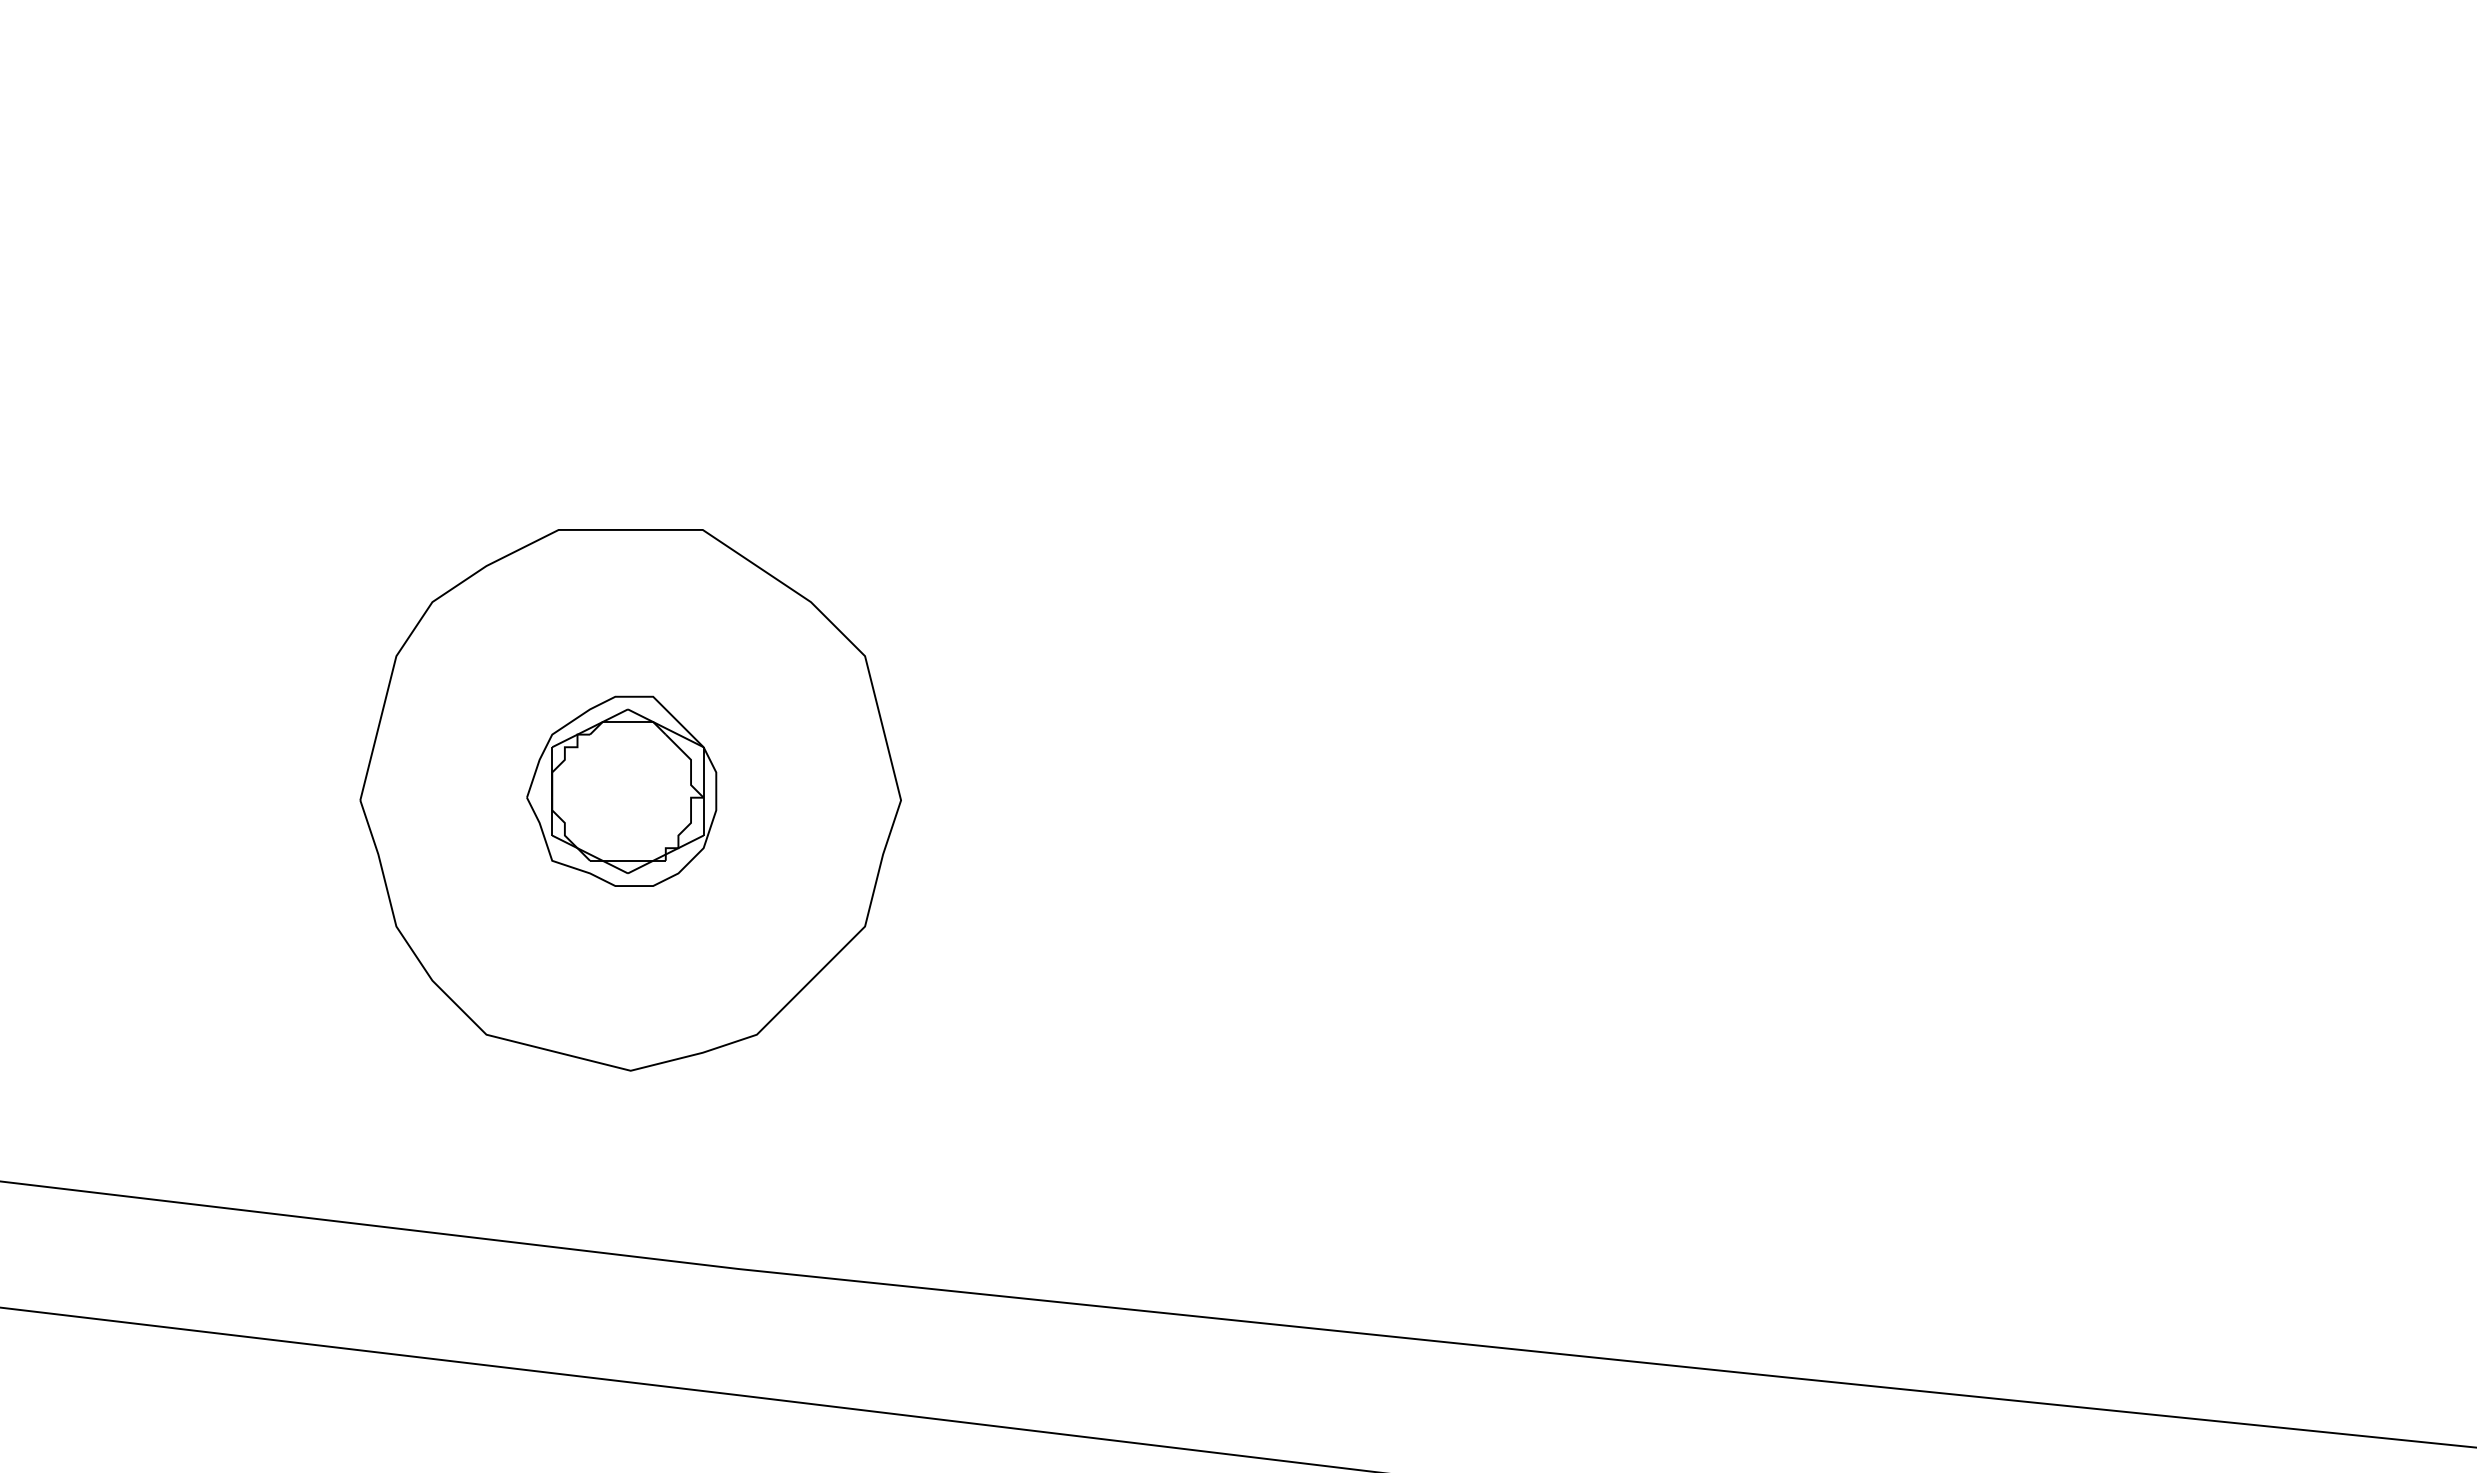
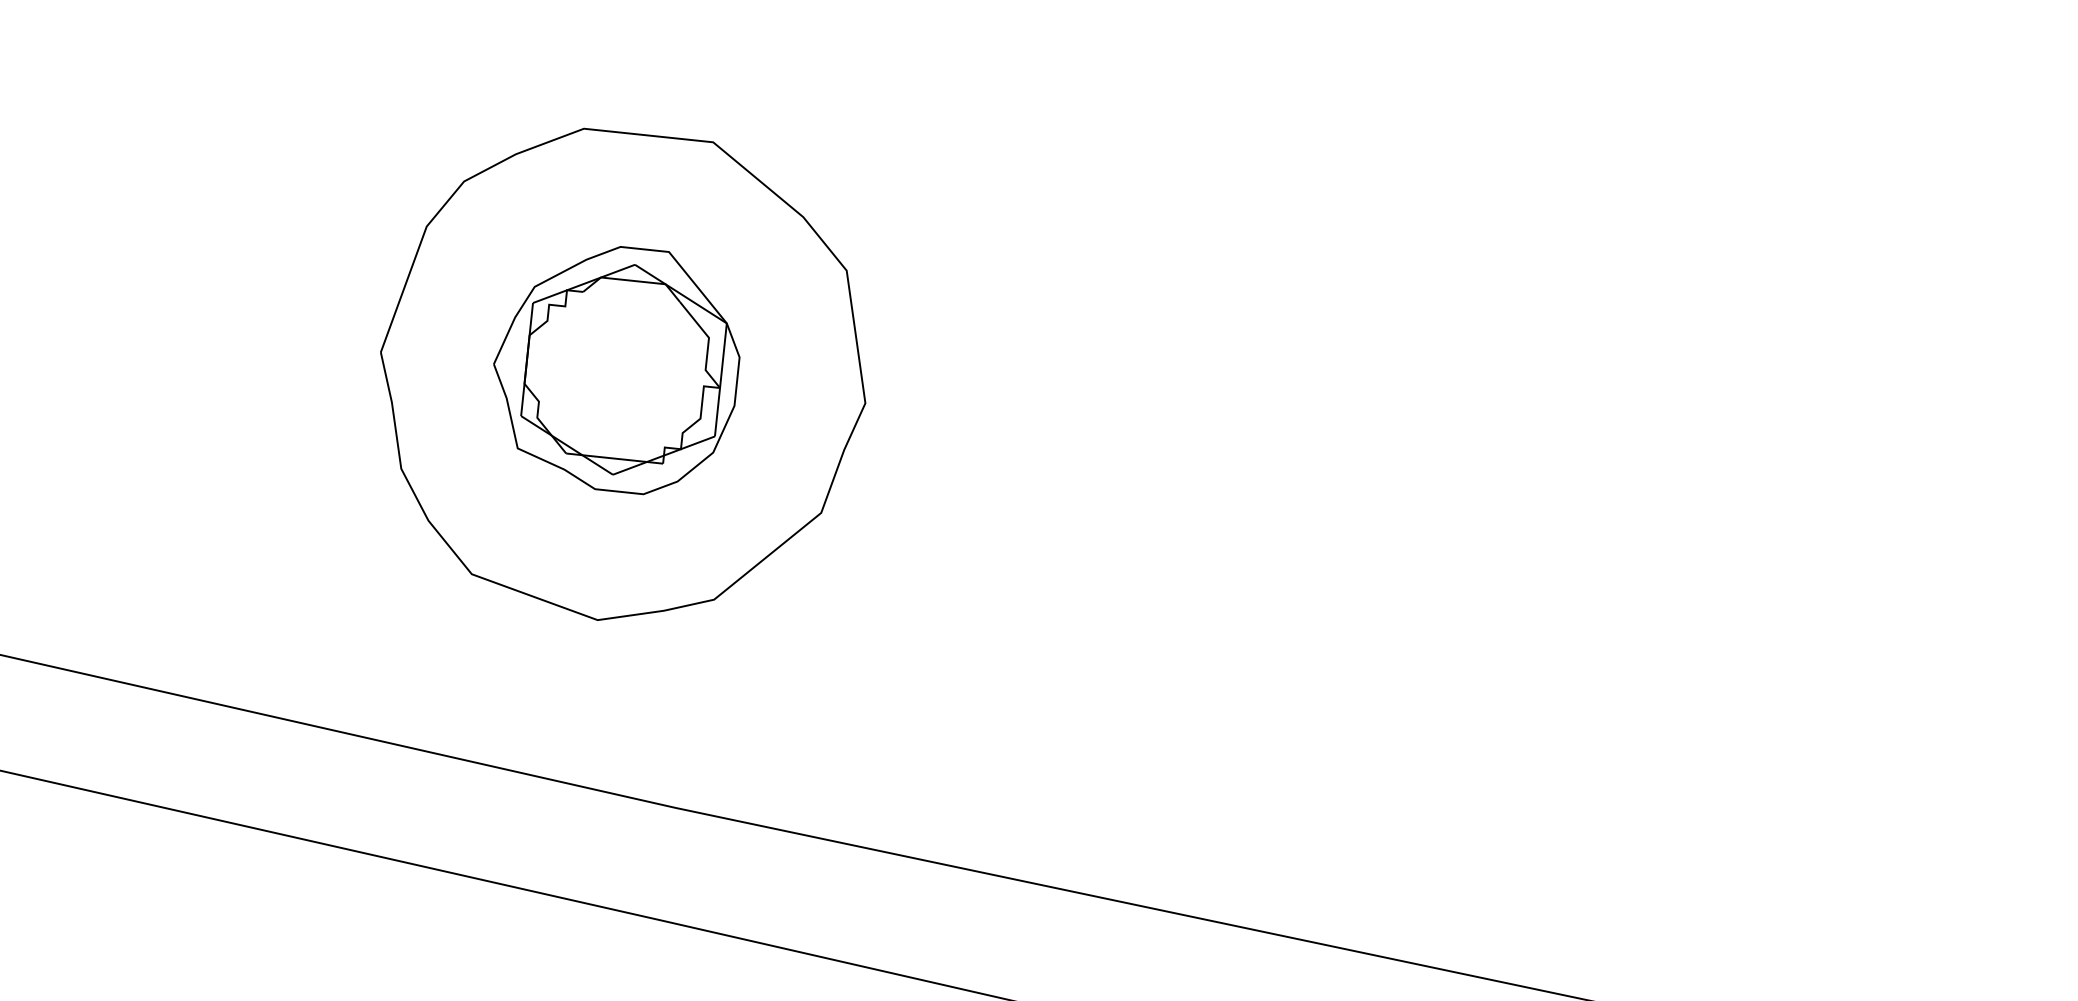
part: (621, 791) -> (615, 369), size x1.43

